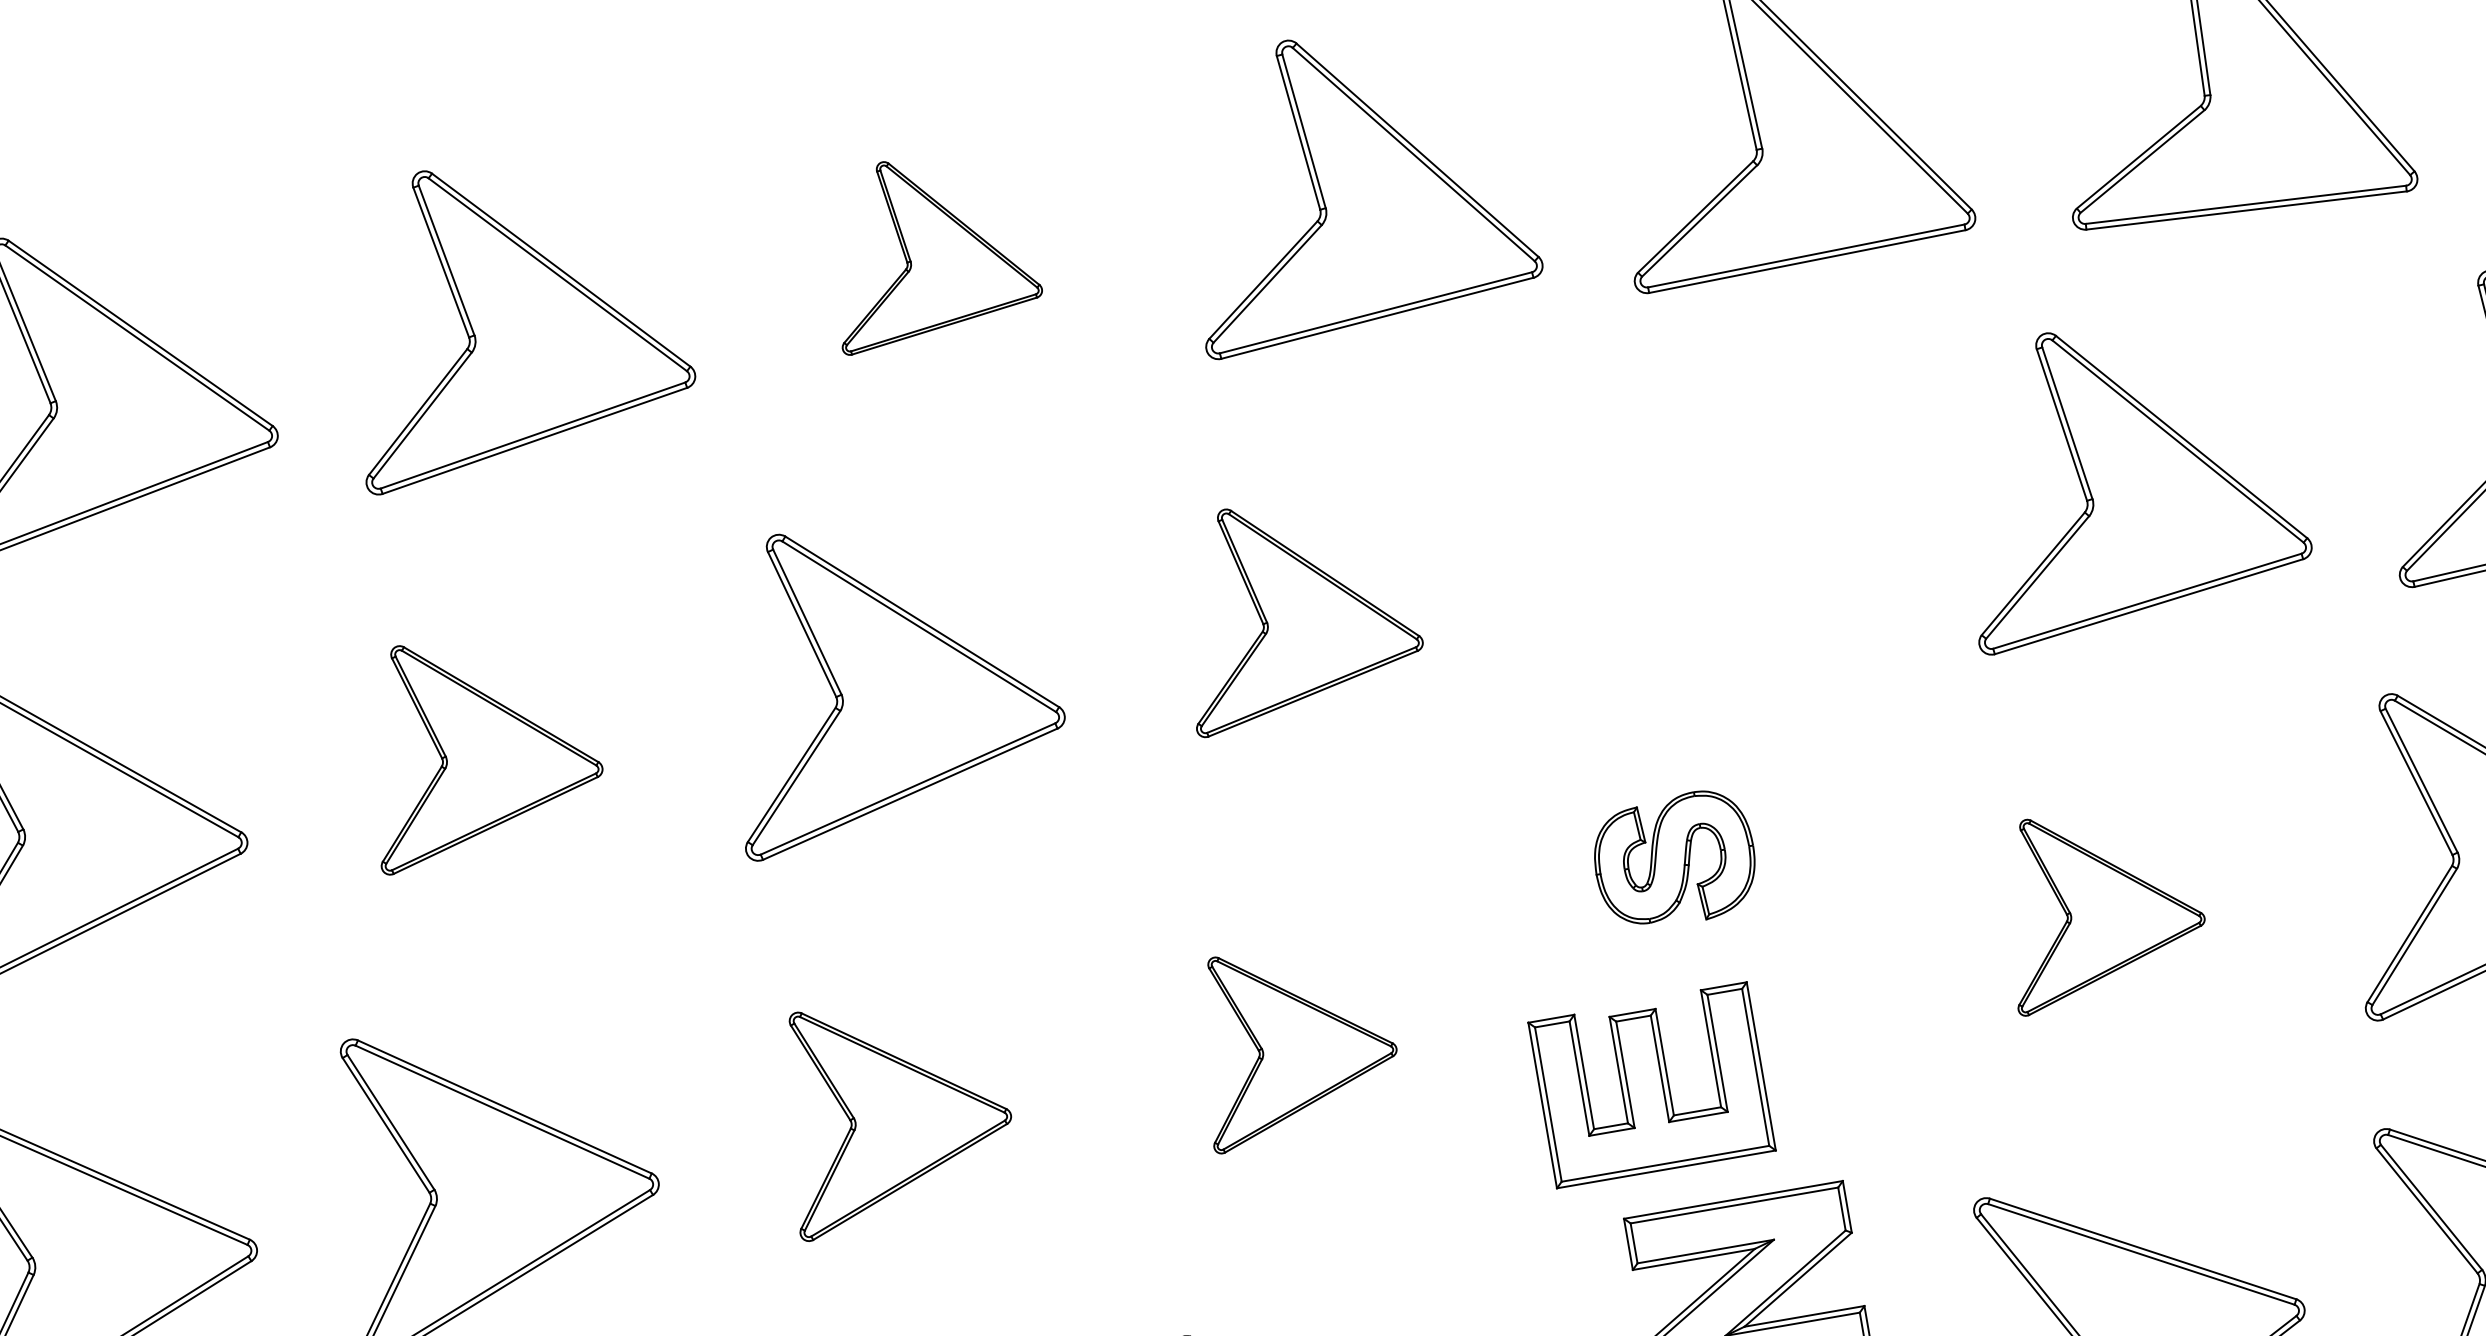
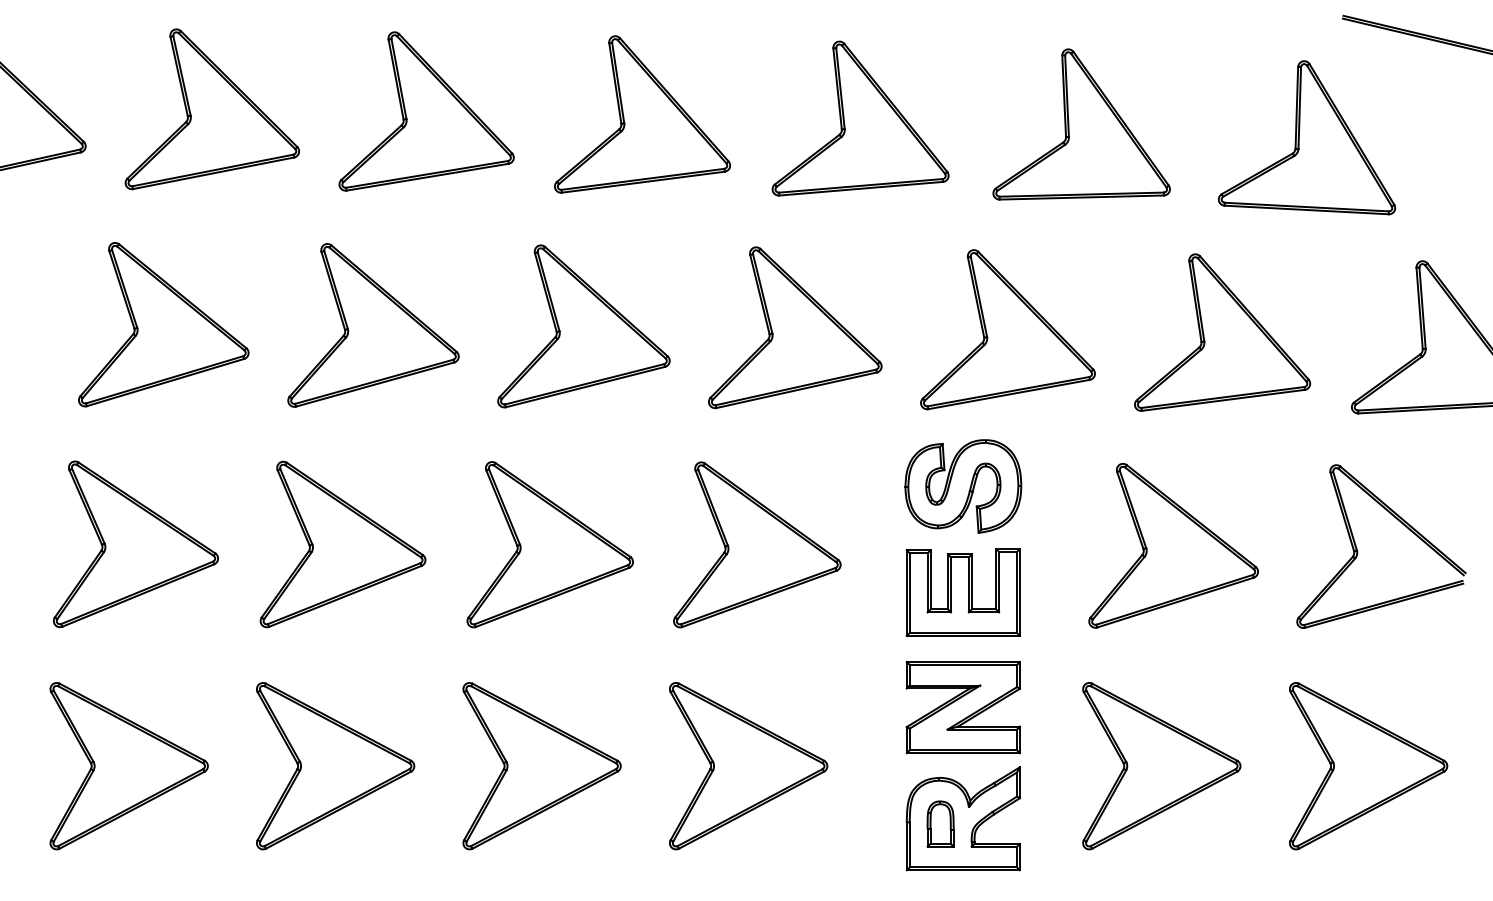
part: (929, 247) -> (642, 114), size x1.67
part: (1707, 541) -> (1007, 329), added
part: (1296, 608) -> (795, 327), size x1.43
part: (479, 745) -> (373, 325), size x1.43
part: (1675, 860) -> (963, 486), size x1.43
part: (2101, 904) -> (1173, 545), size x1.67
part: (1295, 1041) -> (757, 544), size x1.67
part: (1649, 1083) -> (962, 591), moved
part: (893, 1110) -> (549, 544), size x1.43

